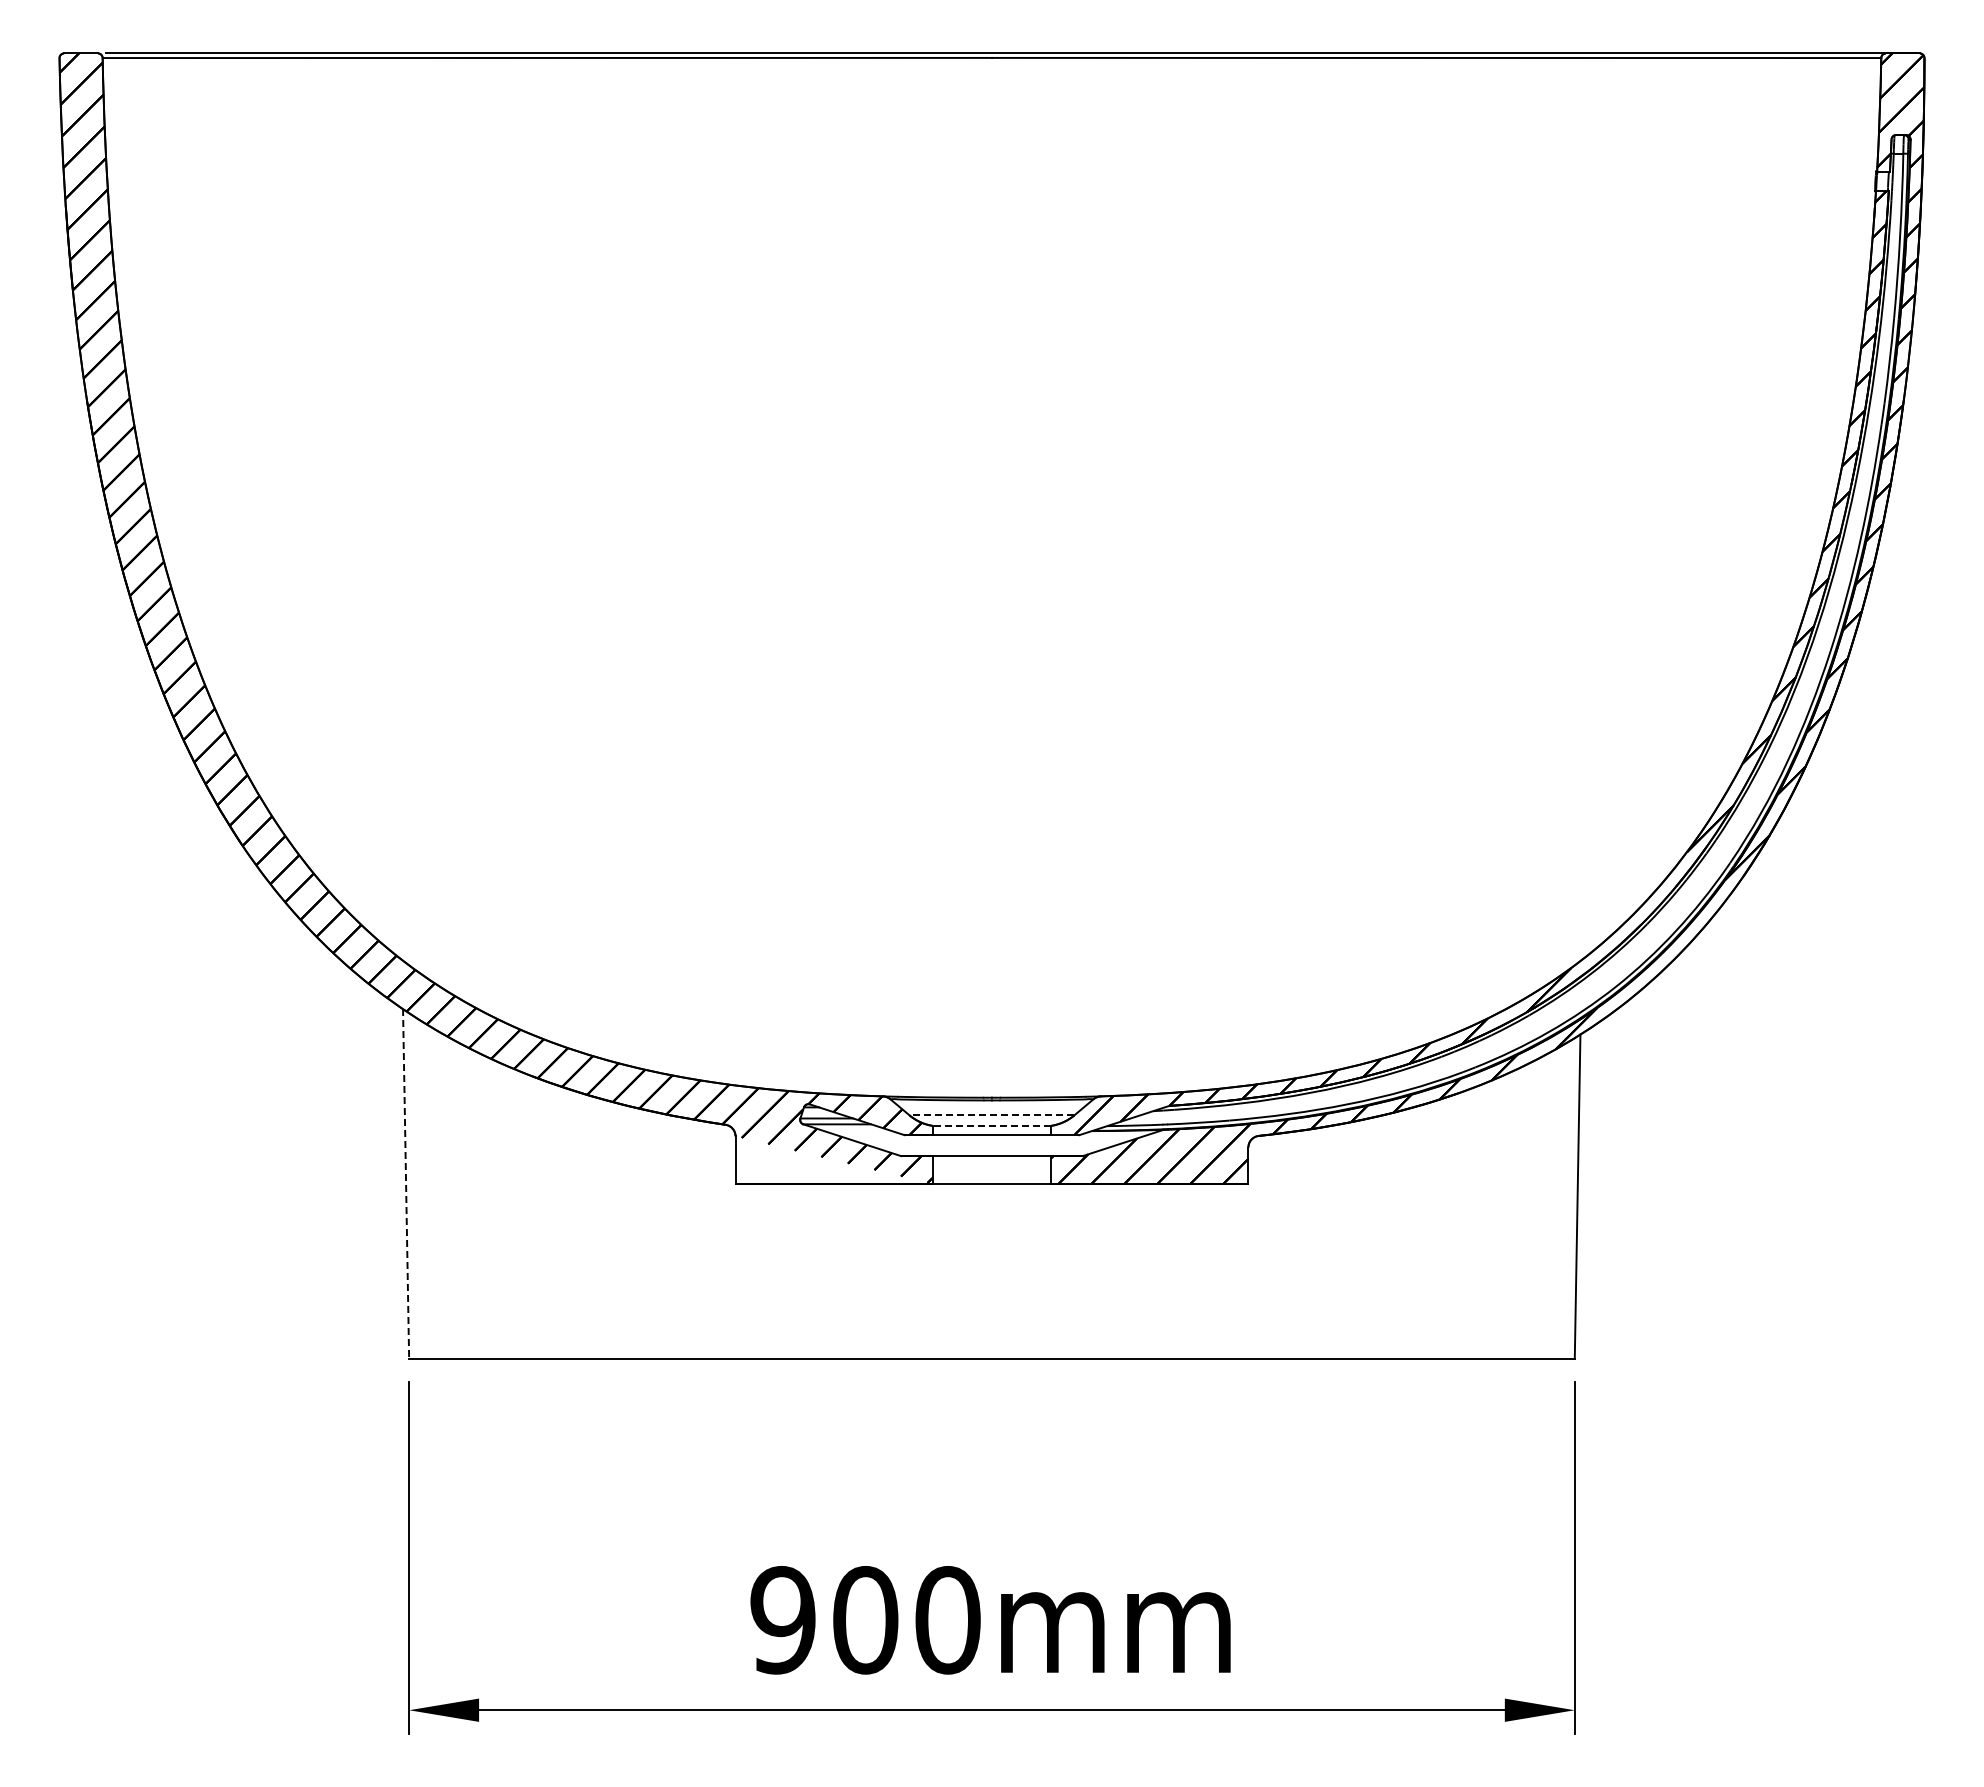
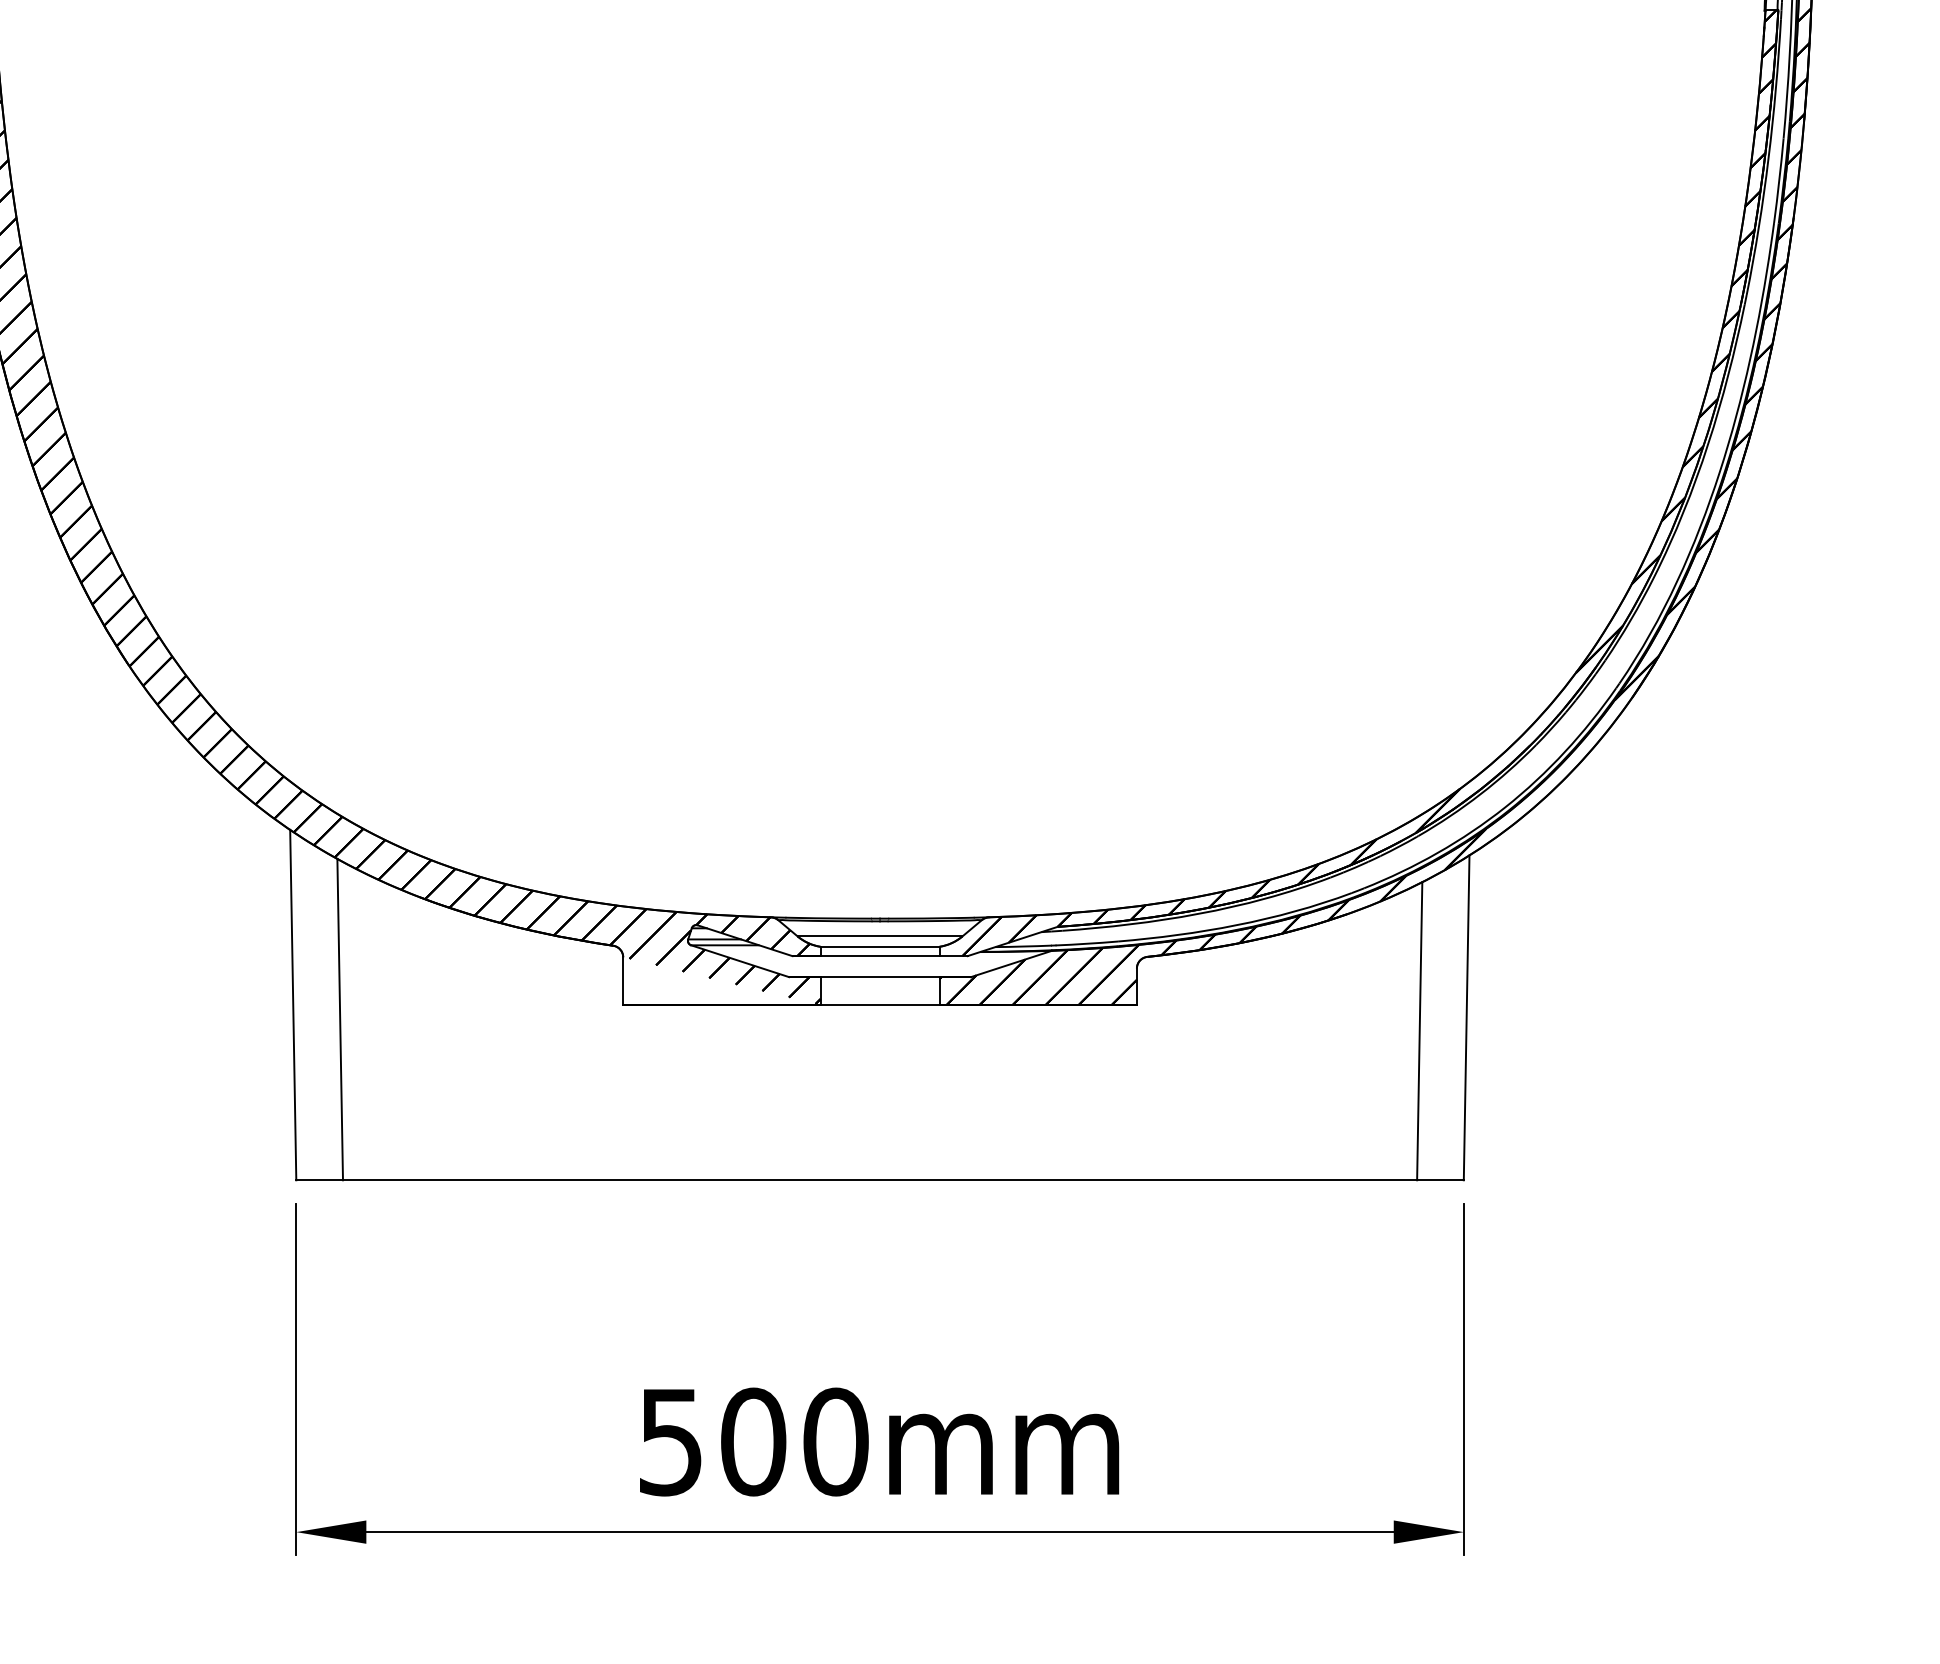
line: (991, 1115) -> (879, 936), dashed -> solid
line: (991, 1125) -> (879, 946), dashed -> solid
line: (406, 1183) -> (293, 1004), dashed -> solid
line: (452, 1198) -> (339, 1019), added
line: (1530, 1209) -> (1419, 1030), added
text: (782, 1620) -> (670, 1442), 900mm -> 500mm

